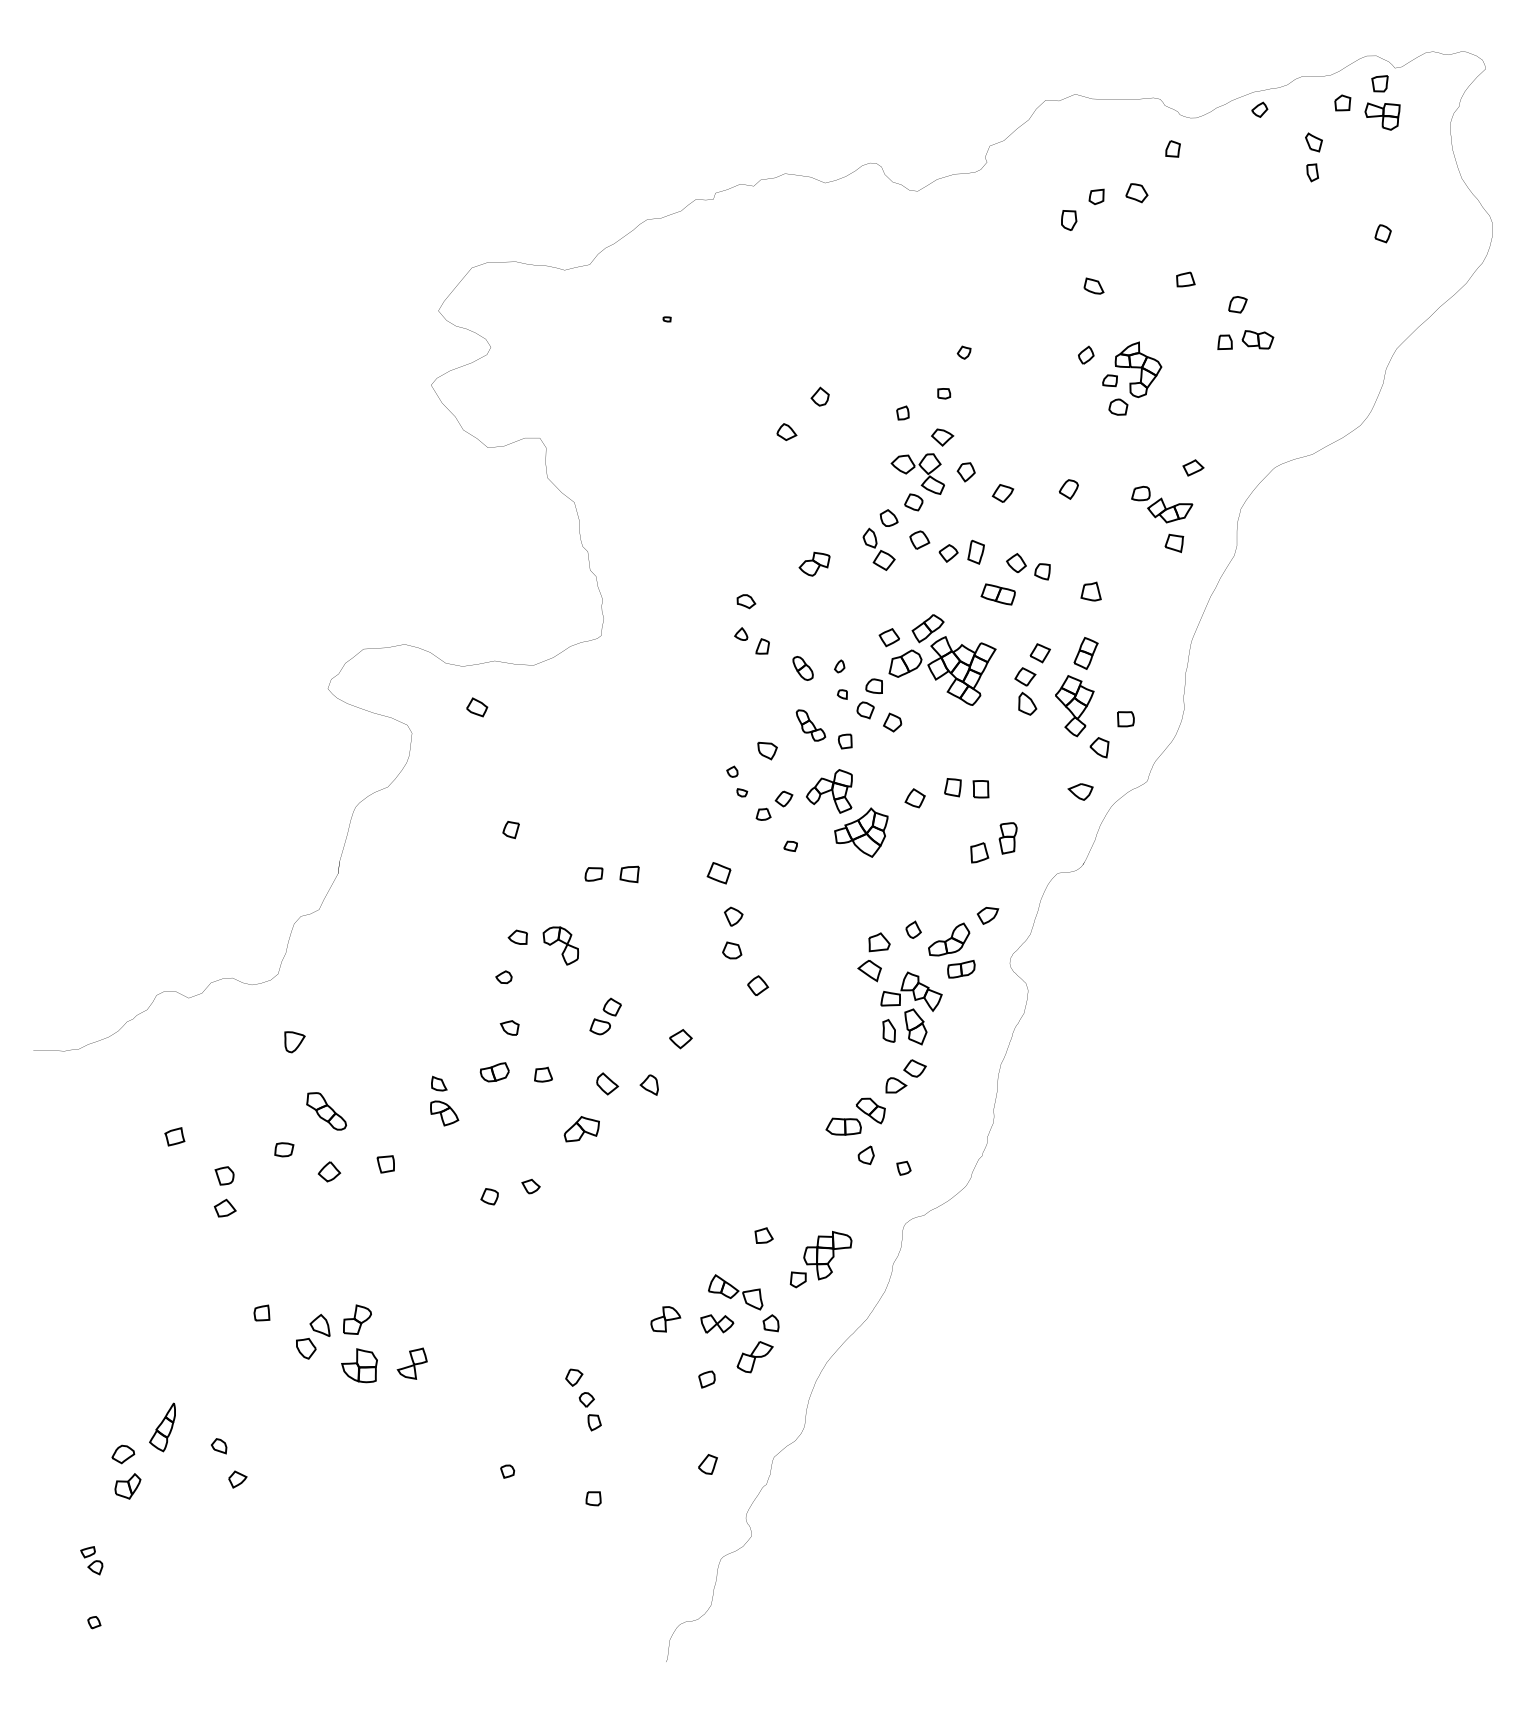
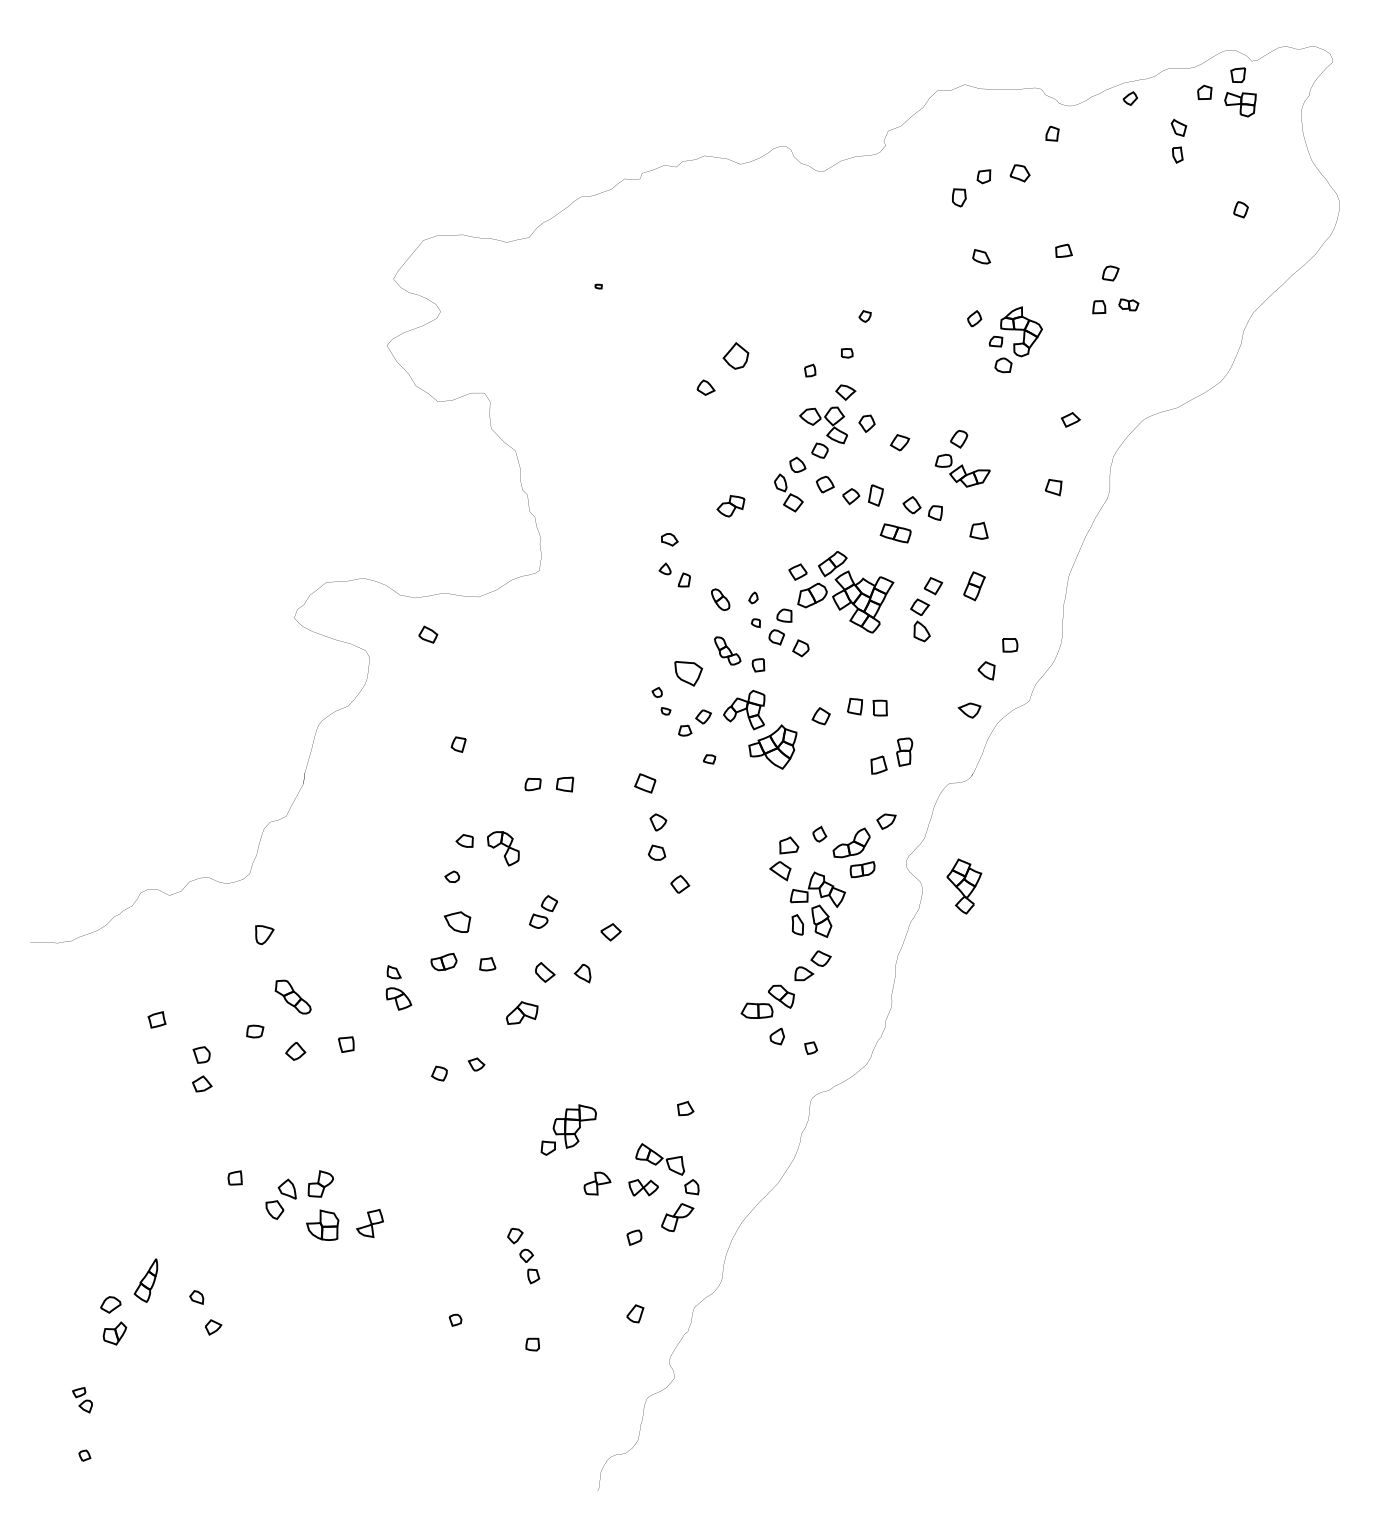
part: (1257, 339) -> (1128, 304), size x0.7
part: (819, 396) -> (735, 355), size x1.6
part: (1161, 504) -> (962, 470), moved
part: (1074, 706) -> (964, 886), moved
part: (767, 750) -> (688, 673), size x1.6
part: (509, 1028) -> (457, 922), size x1.6
part: (820, 1258) -> (568, 1129), moved

